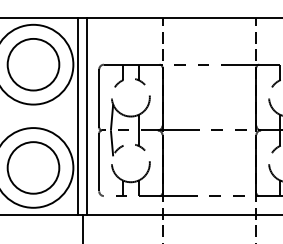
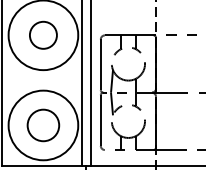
circle: (33, 64) -> (43, 35), size x0.6
circle: (33, 167) -> (43, 125), size x0.7

